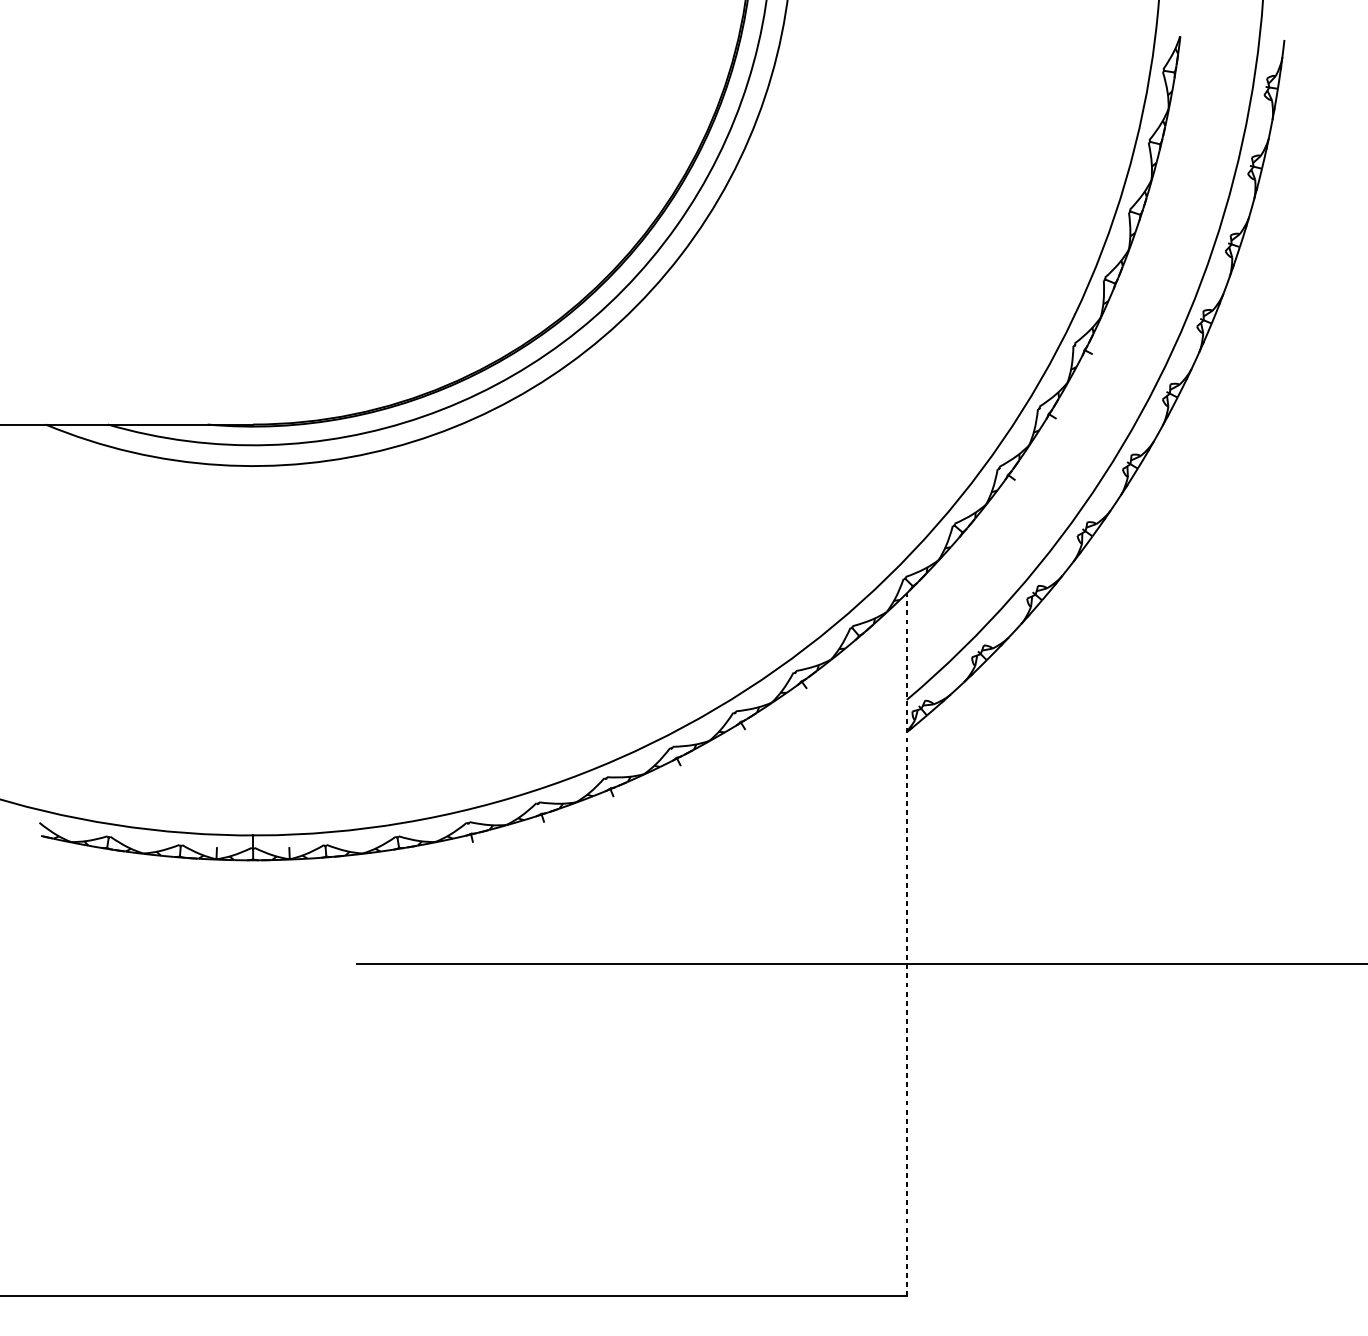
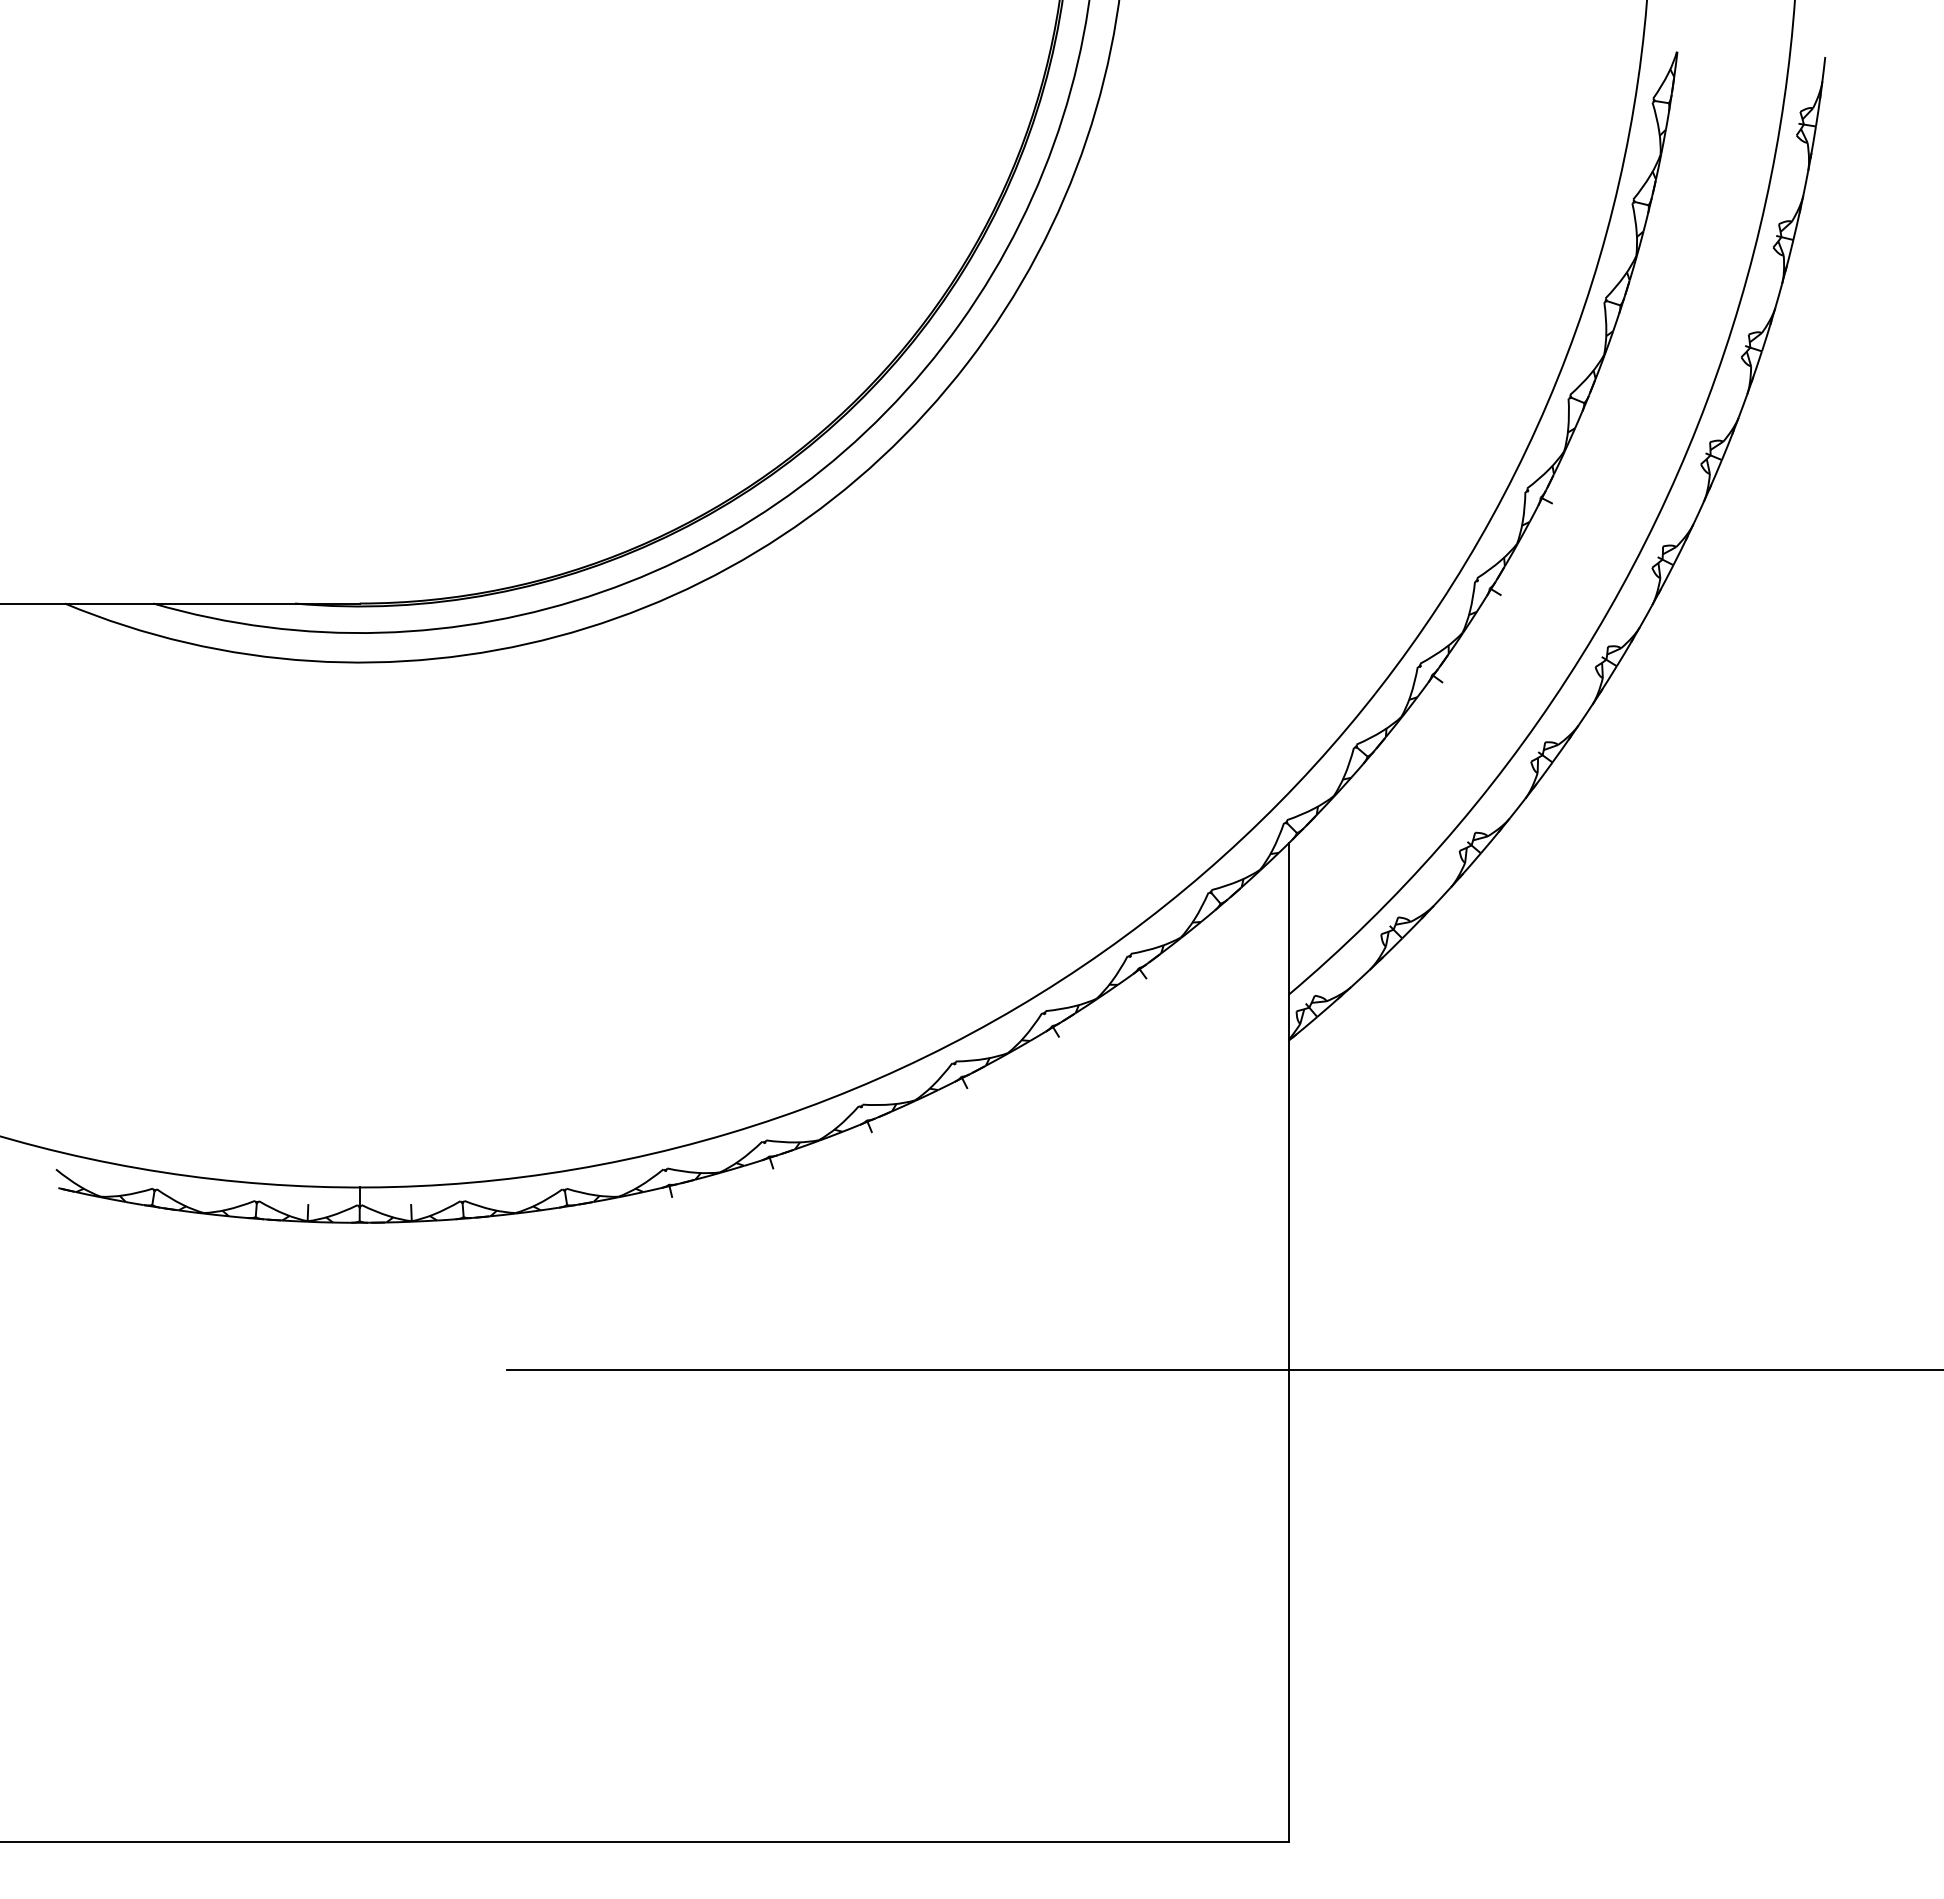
line: (906, 944) -> (1288, 1342), dashed -> solid

